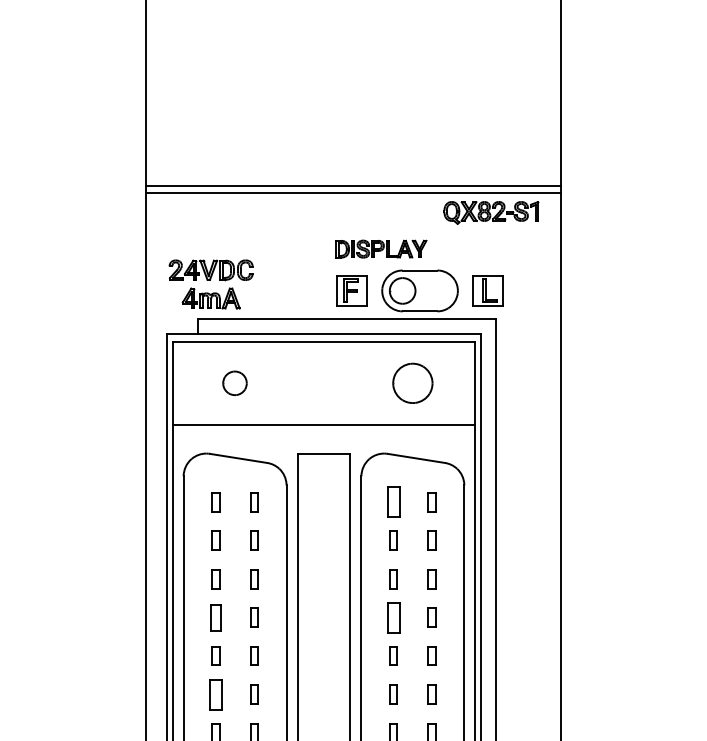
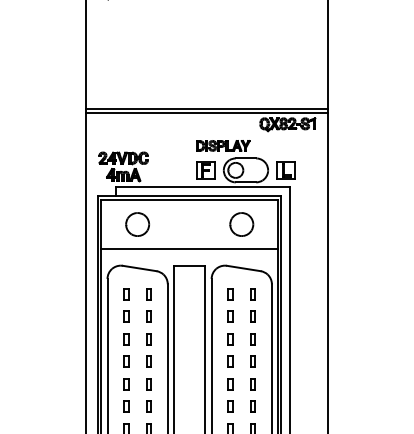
part: (234, 383) -> (137, 224), size x1.67
part: (393, 502) -> (230, 294), size x0.62
part: (216, 617) -> (126, 361), size x0.71
part: (393, 617) -> (230, 361), size x0.62
part: (216, 694) -> (126, 406), size x0.62

